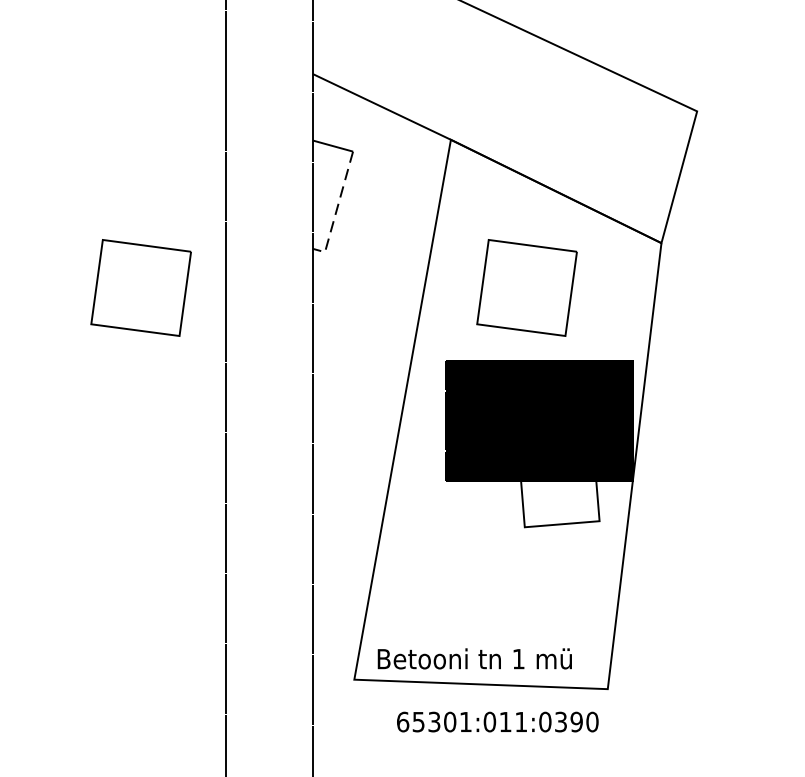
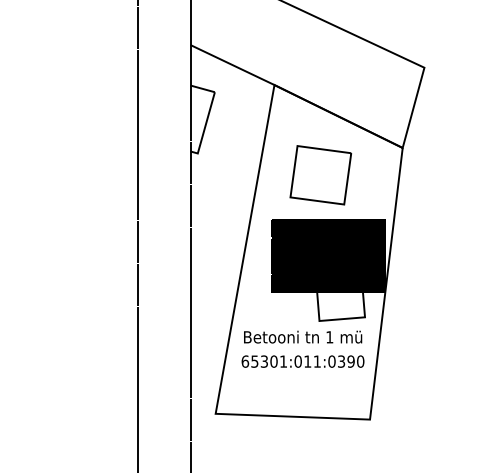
line: (337, 209) -> (205, 127), dashed -> solid
part: (140, 288) -> (85, 175), removed
text: (475, 657) -> (303, 336), moved
text: (496, 721) -> (302, 361), moved

